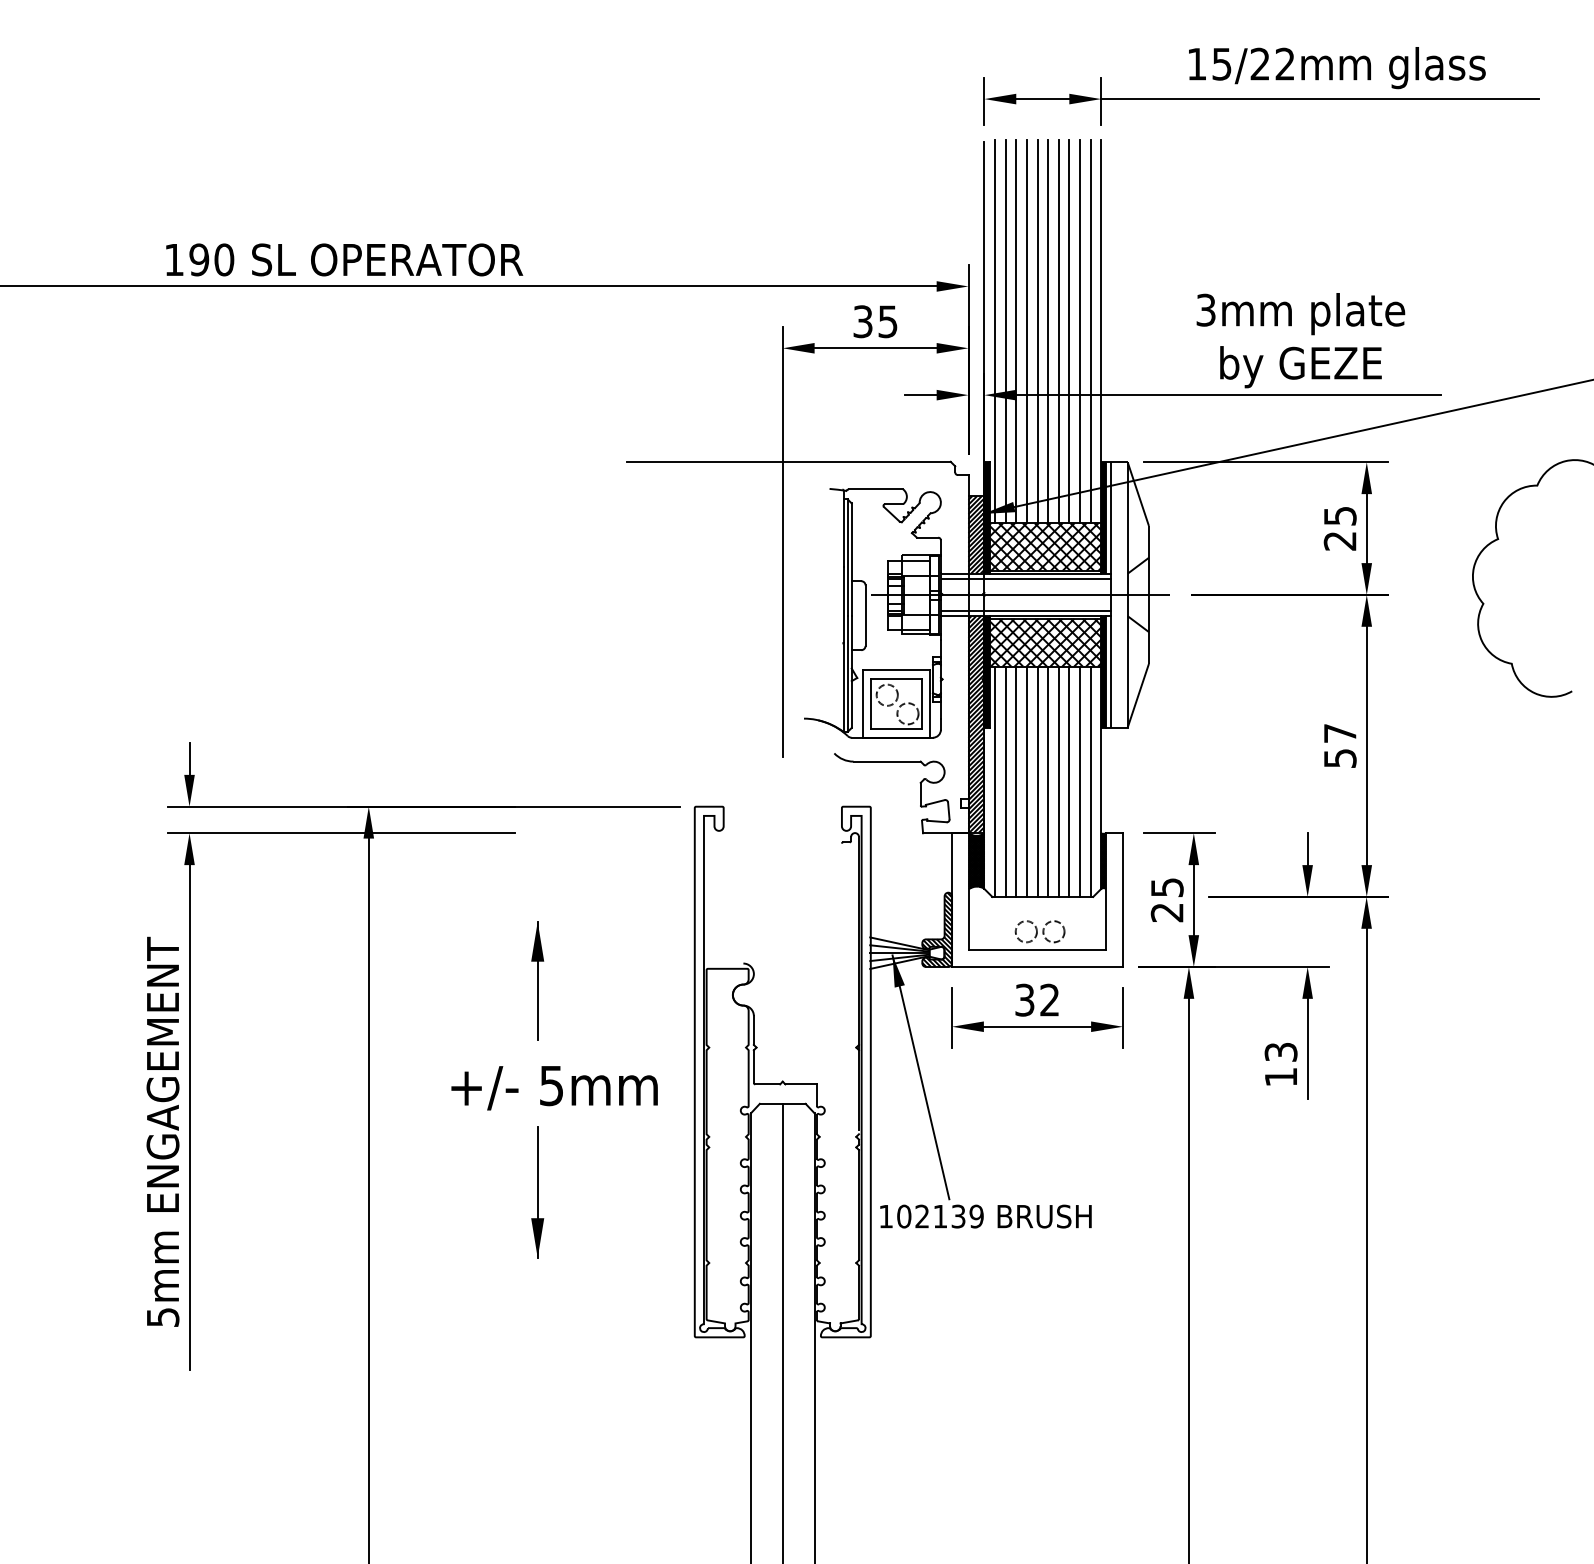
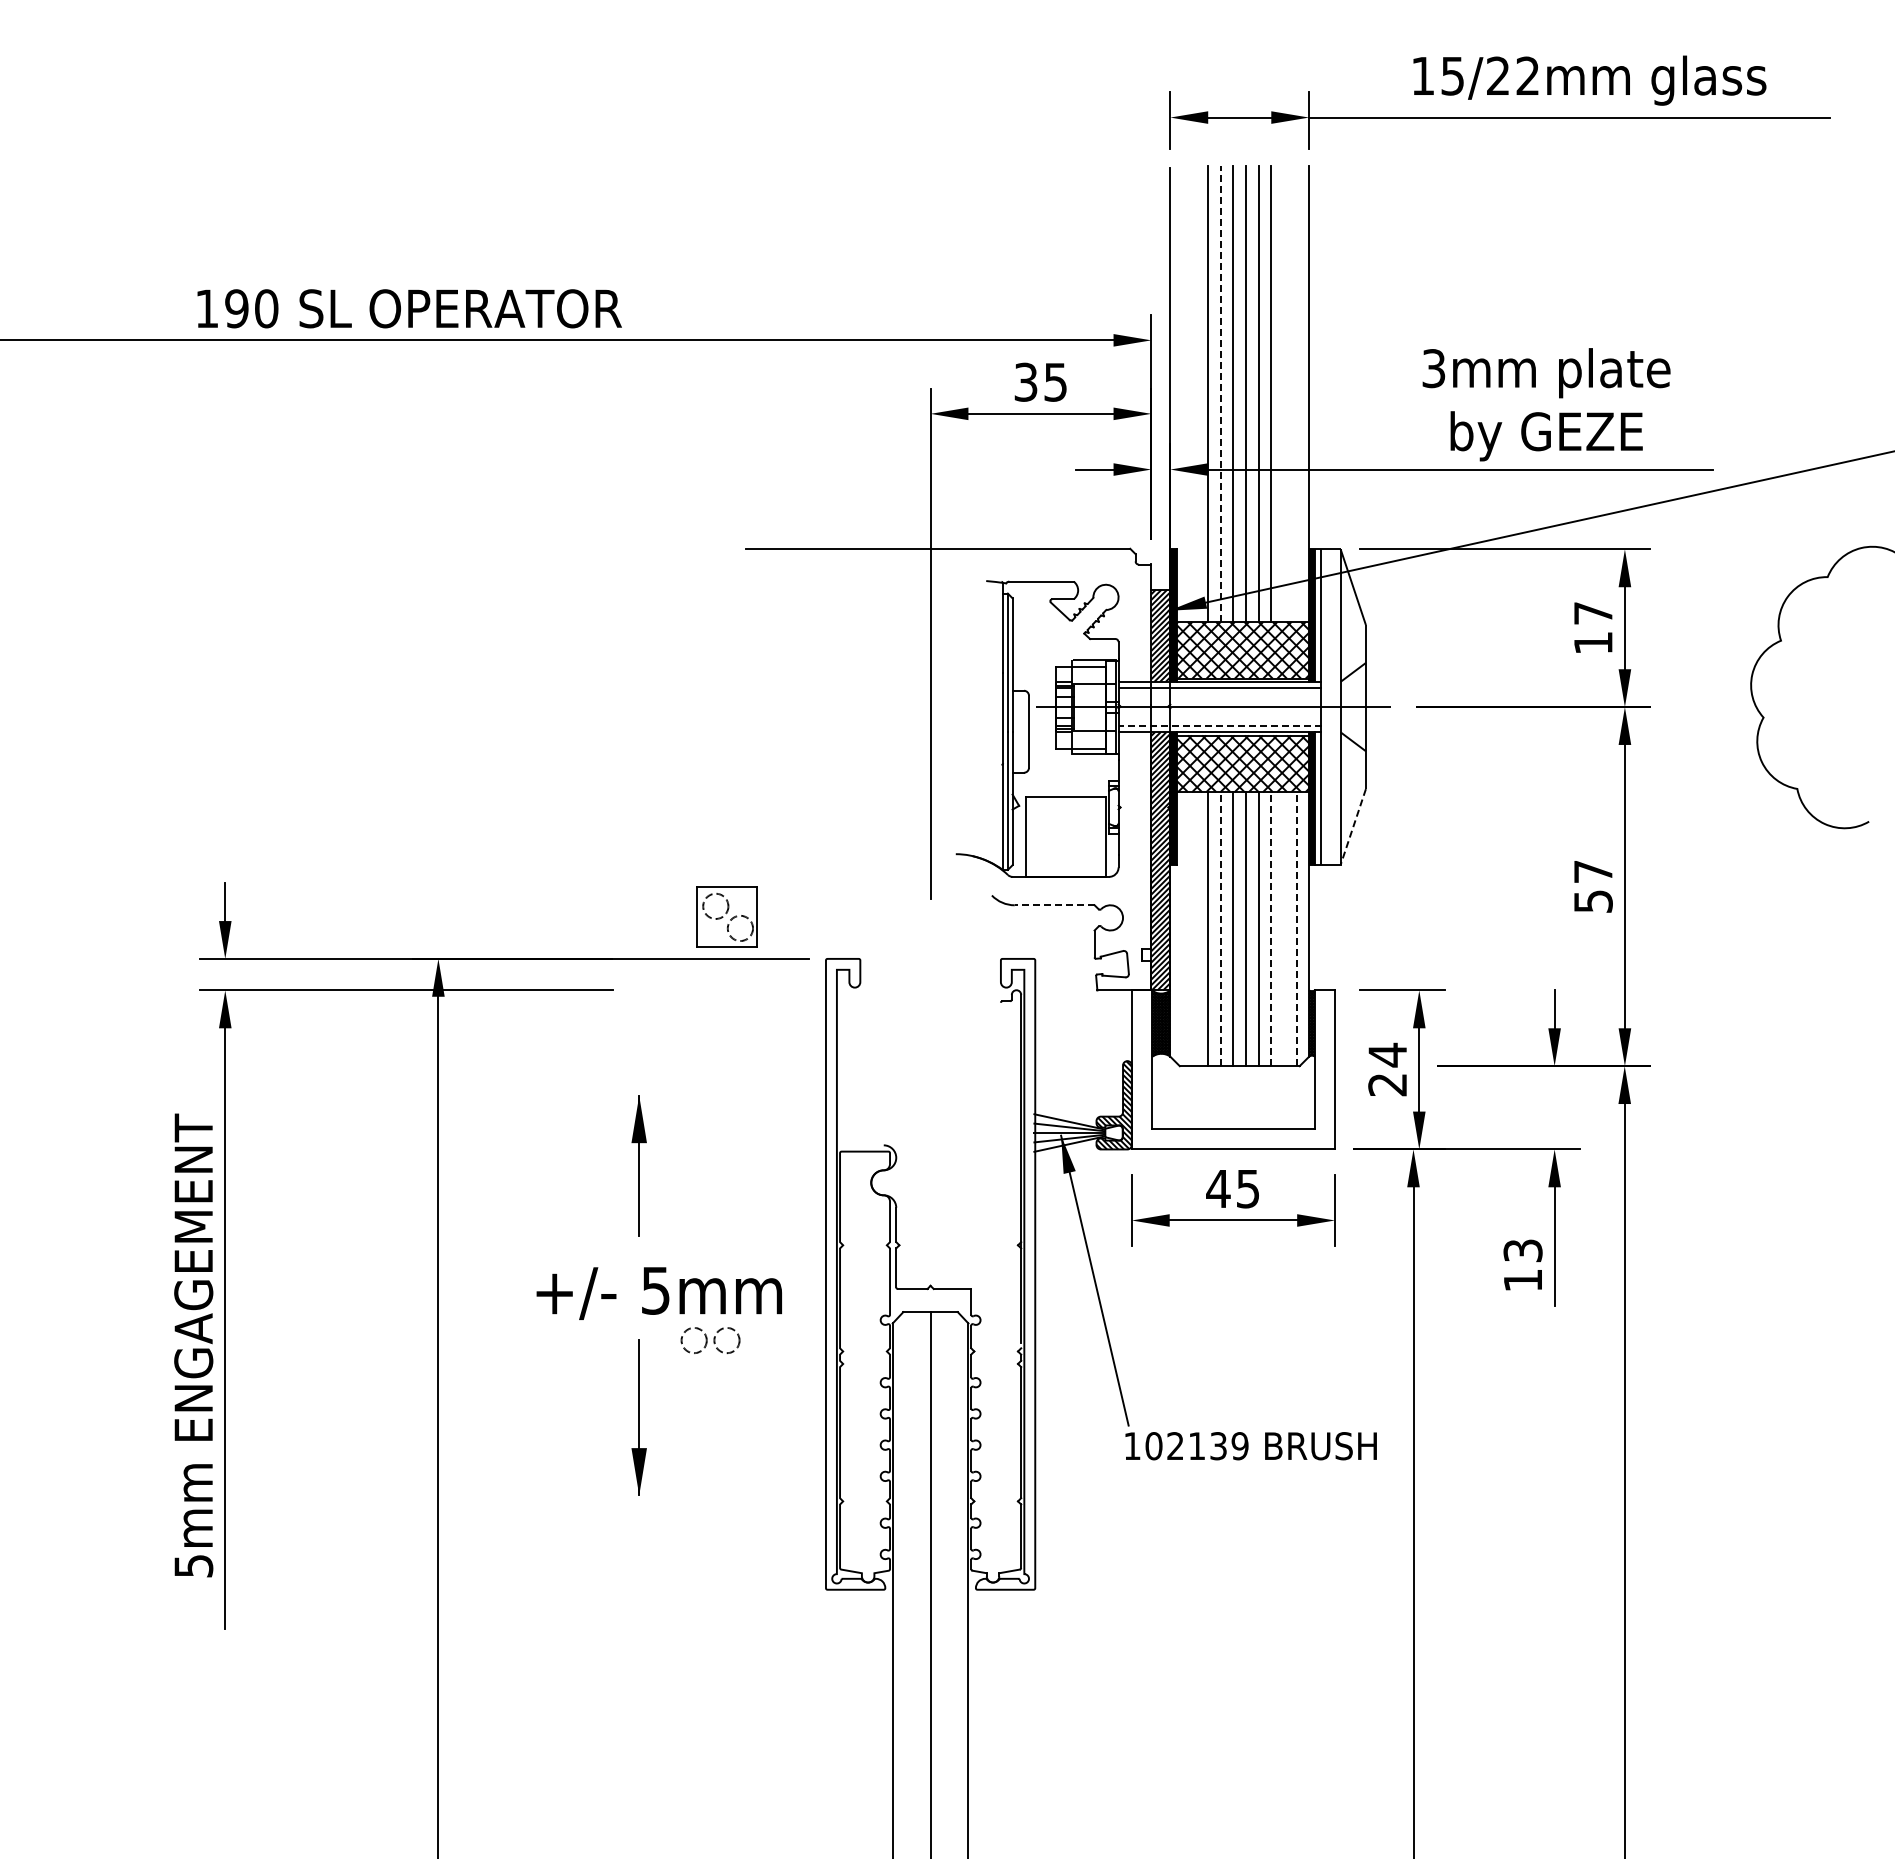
line: (994, 331) -> (1182, 393), removed
line: (1005, 331) -> (1195, 393), removed
line: (1026, 331) -> (1220, 393), solid -> dashed
line: (1079, 331) -> (1283, 393), removed
line: (1090, 331) -> (1296, 393), removed
text: (1339, 528) -> (1592, 628), 25 -> 17
line: (1025, 611) -> (1219, 726), solid -> dashed
line: (1138, 695) -> (1353, 826), solid -> dashed
part: (896, 703) -> (726, 916), moved
line: (886, 761) -> (1054, 905), solid -> dashed
line: (994, 782) -> (1182, 929), removed
line: (1005, 782) -> (1195, 929), removed
line: (1026, 782) -> (1220, 929), solid -> dashed
line: (1069, 782) -> (1271, 929), solid -> dashed
line: (1079, 782) -> (1283, 929), removed
line: (1090, 782) -> (1296, 929), solid -> dashed
text: (1167, 887) -> (1387, 1054), 25 -> 24
part: (1040, 931) -> (710, 1340), moved
text: (1036, 999) -> (1232, 1188), 32 -> 45
text: (985, 1216) -> (1250, 1446), moved

